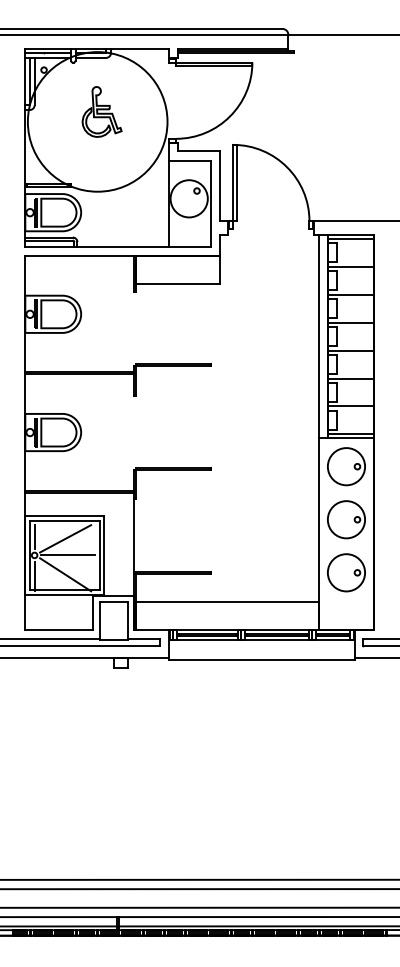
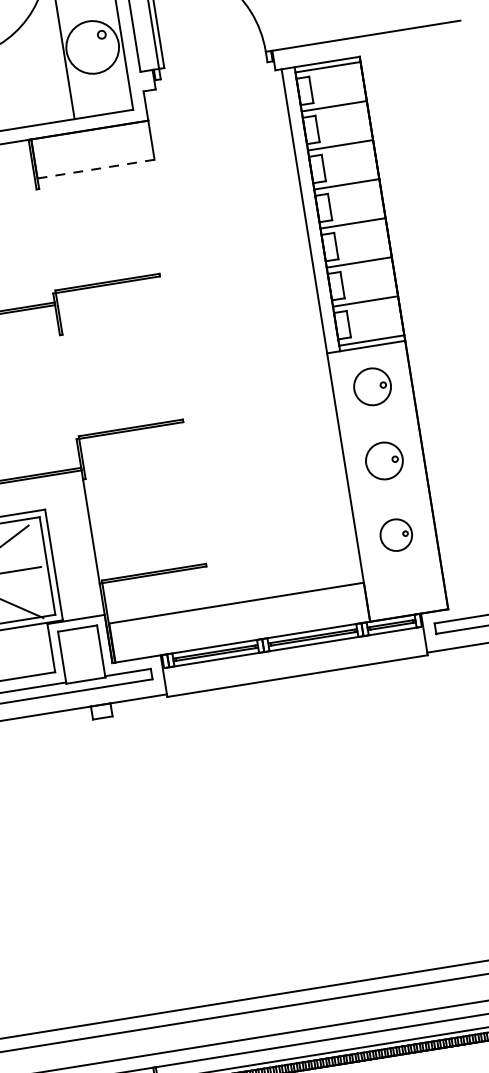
line: (177, 284) -> (95, 169), solid -> dashed
part: (346, 466) -> (372, 386), size x0.7
part: (346, 519) -> (384, 460), size x0.7
part: (346, 572) -> (396, 534), size x0.6

